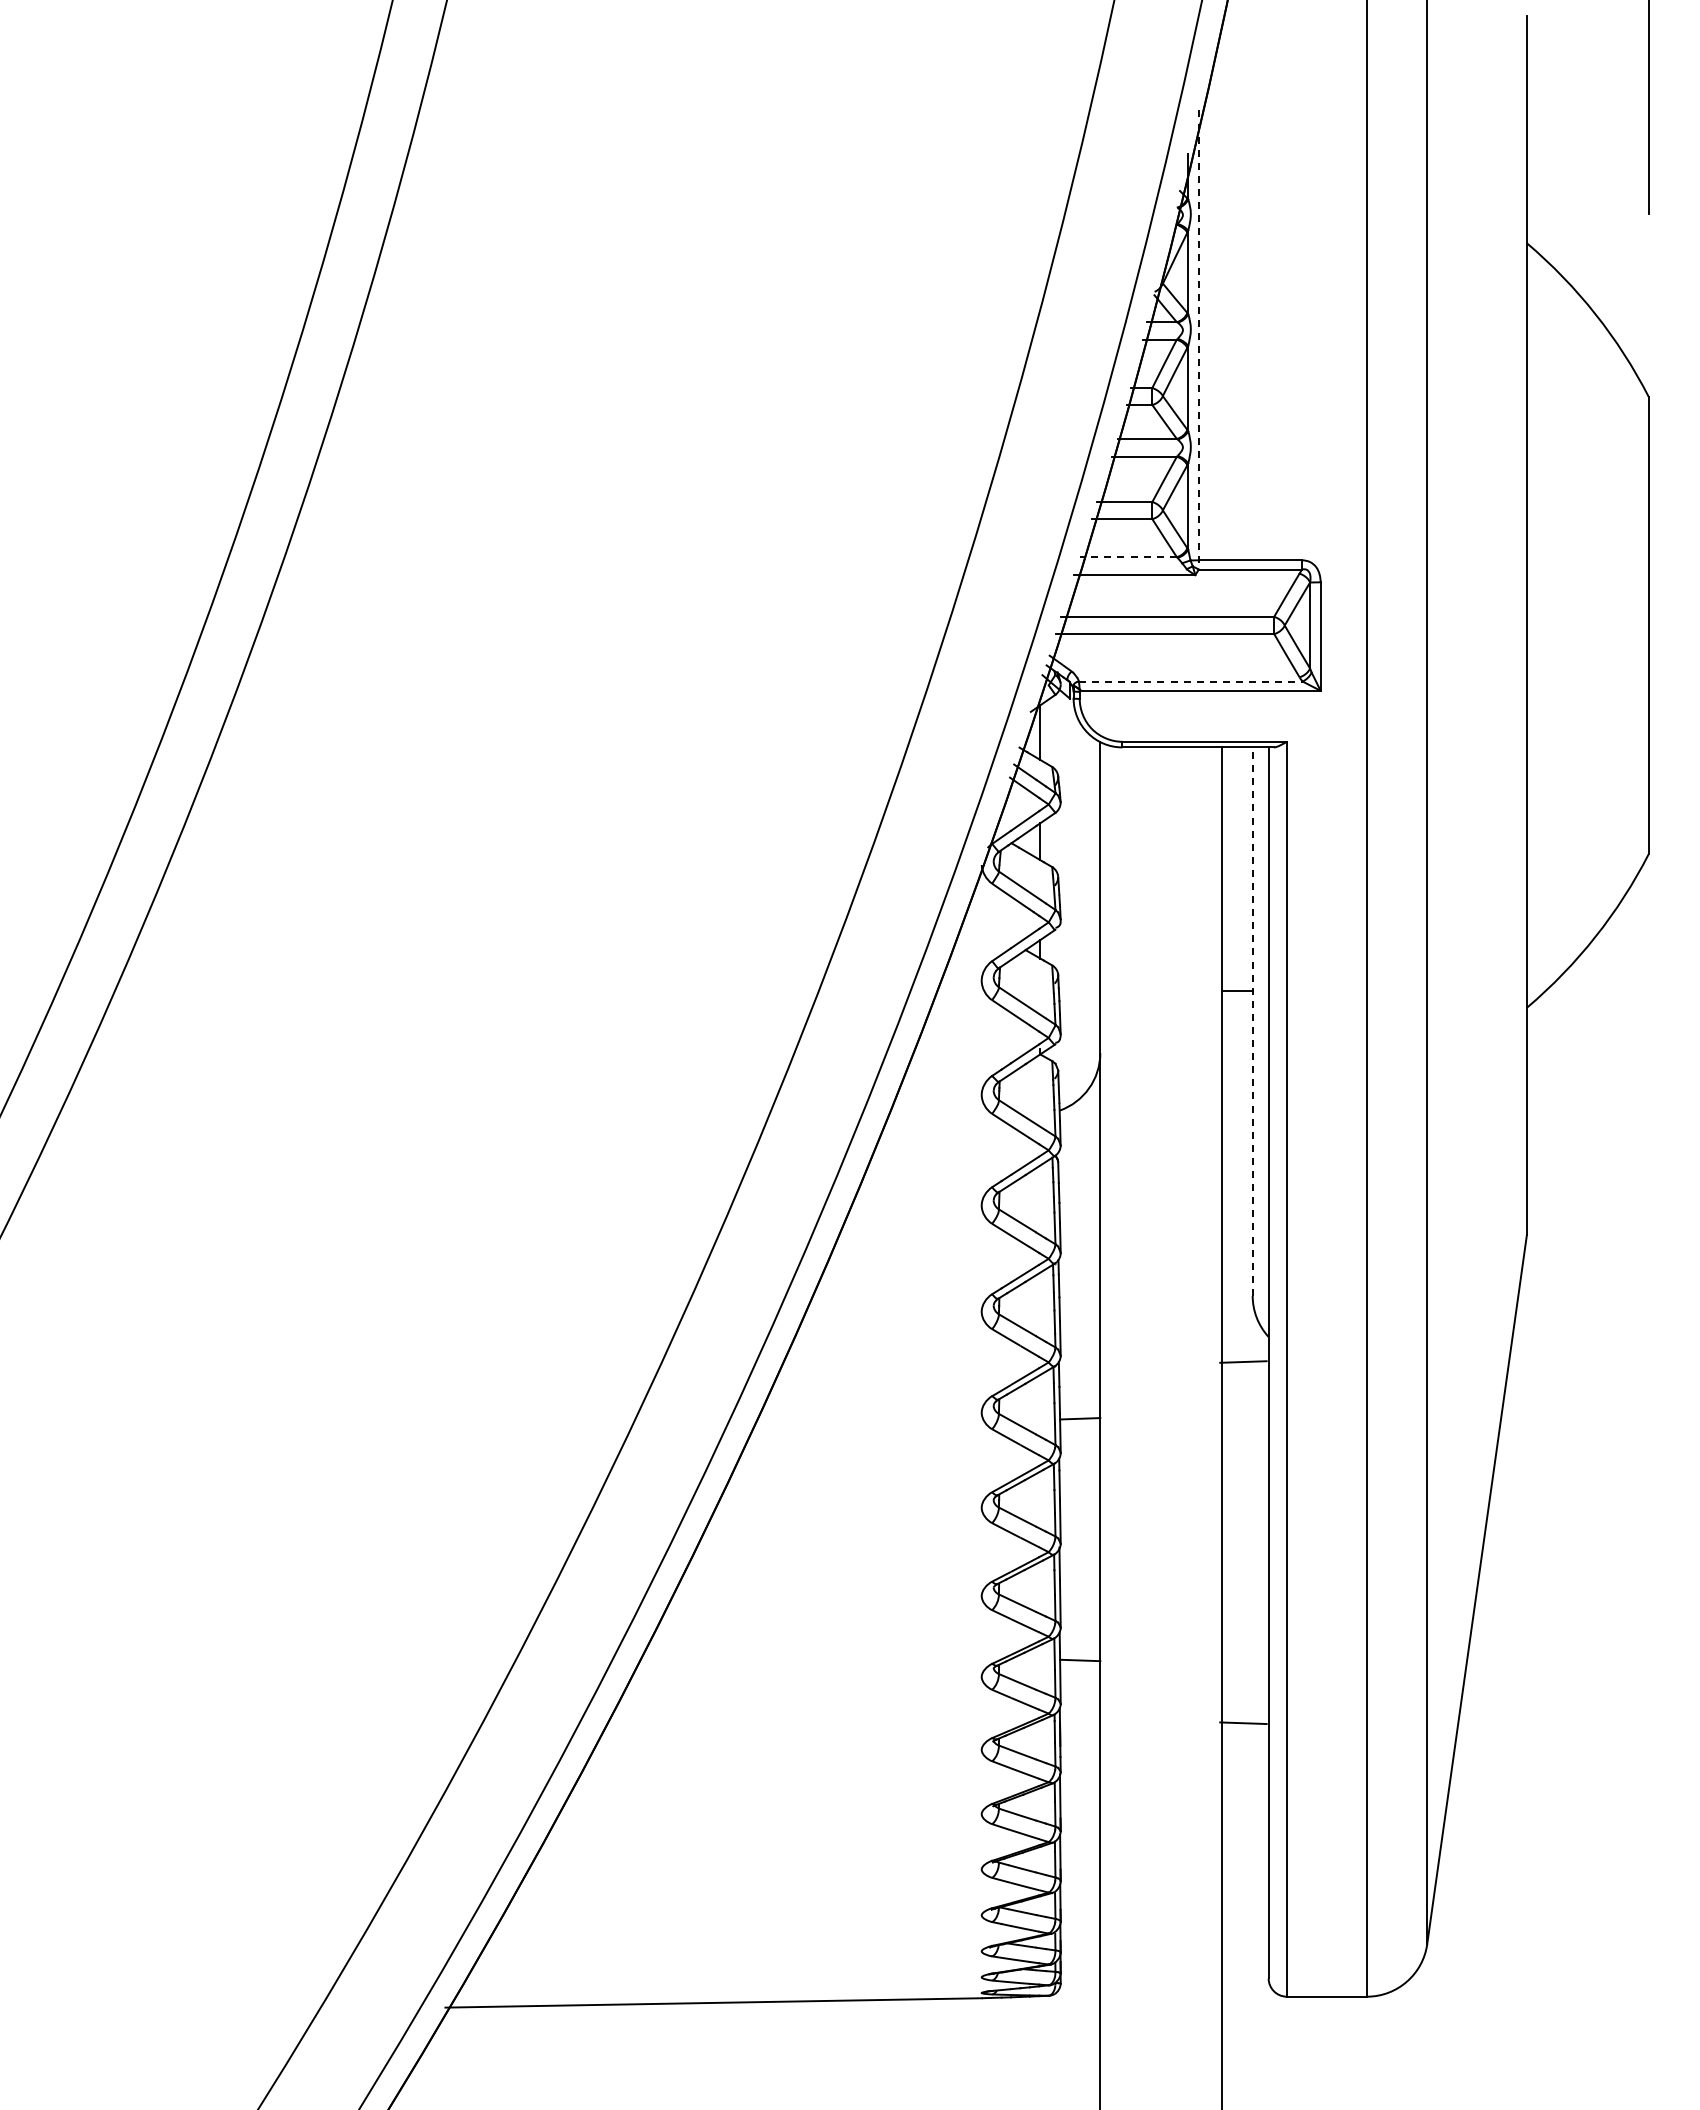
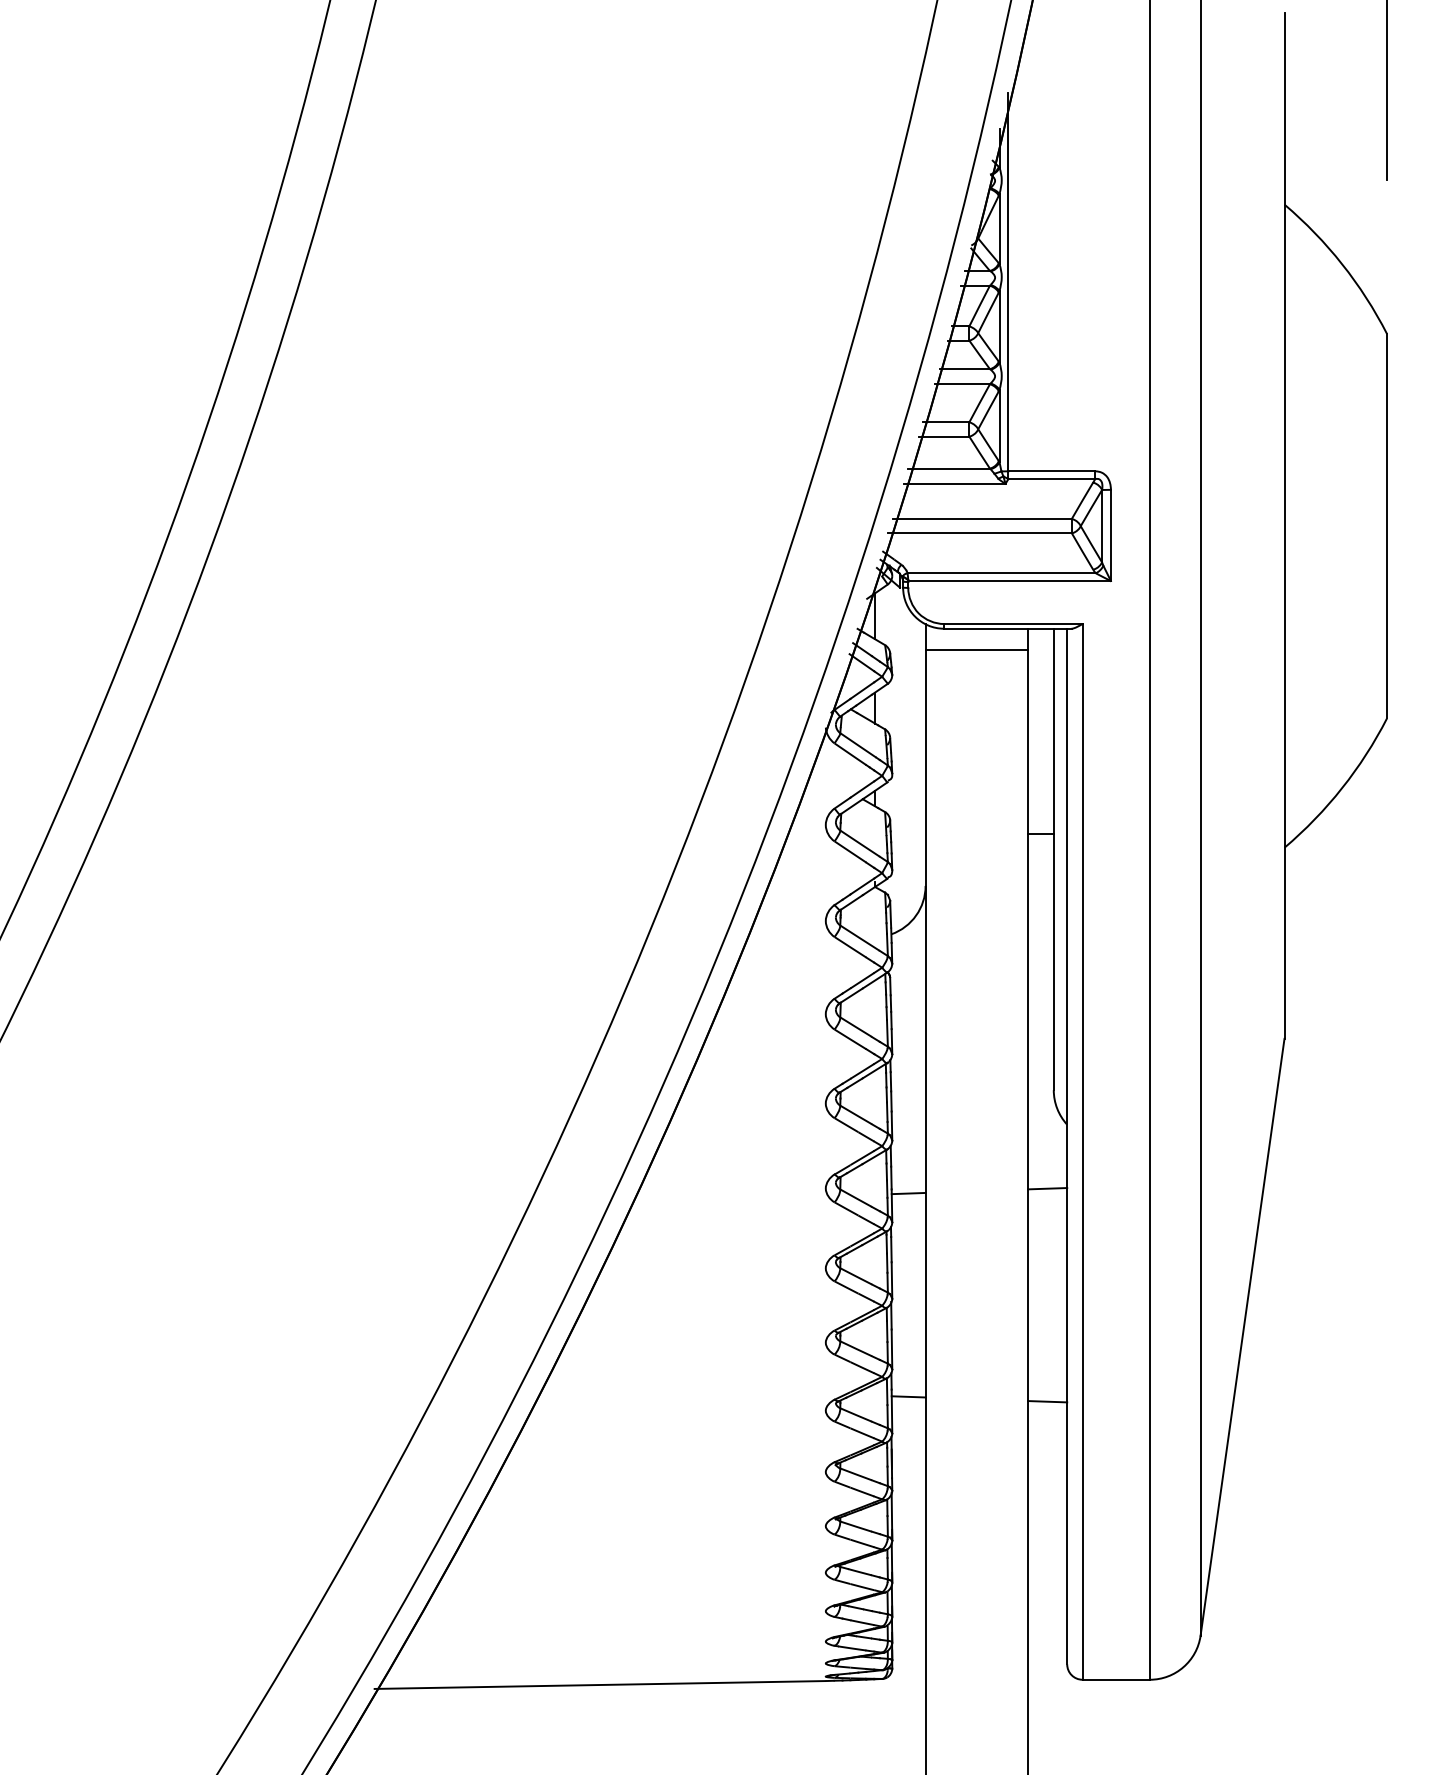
line: (1198, 340) -> (1008, 286), dashed -> solid
line: (1127, 557) -> (948, 468), dashed -> solid
line: (1190, 681) -> (1001, 573), dashed -> solid
line: (1161, 772) -> (977, 649), added
line: (1252, 1021) -> (1053, 859), dashed -> solid
line: (1243, 1361) -> (1047, 1188), moved
line: (1243, 1723) -> (1047, 1401), moved

